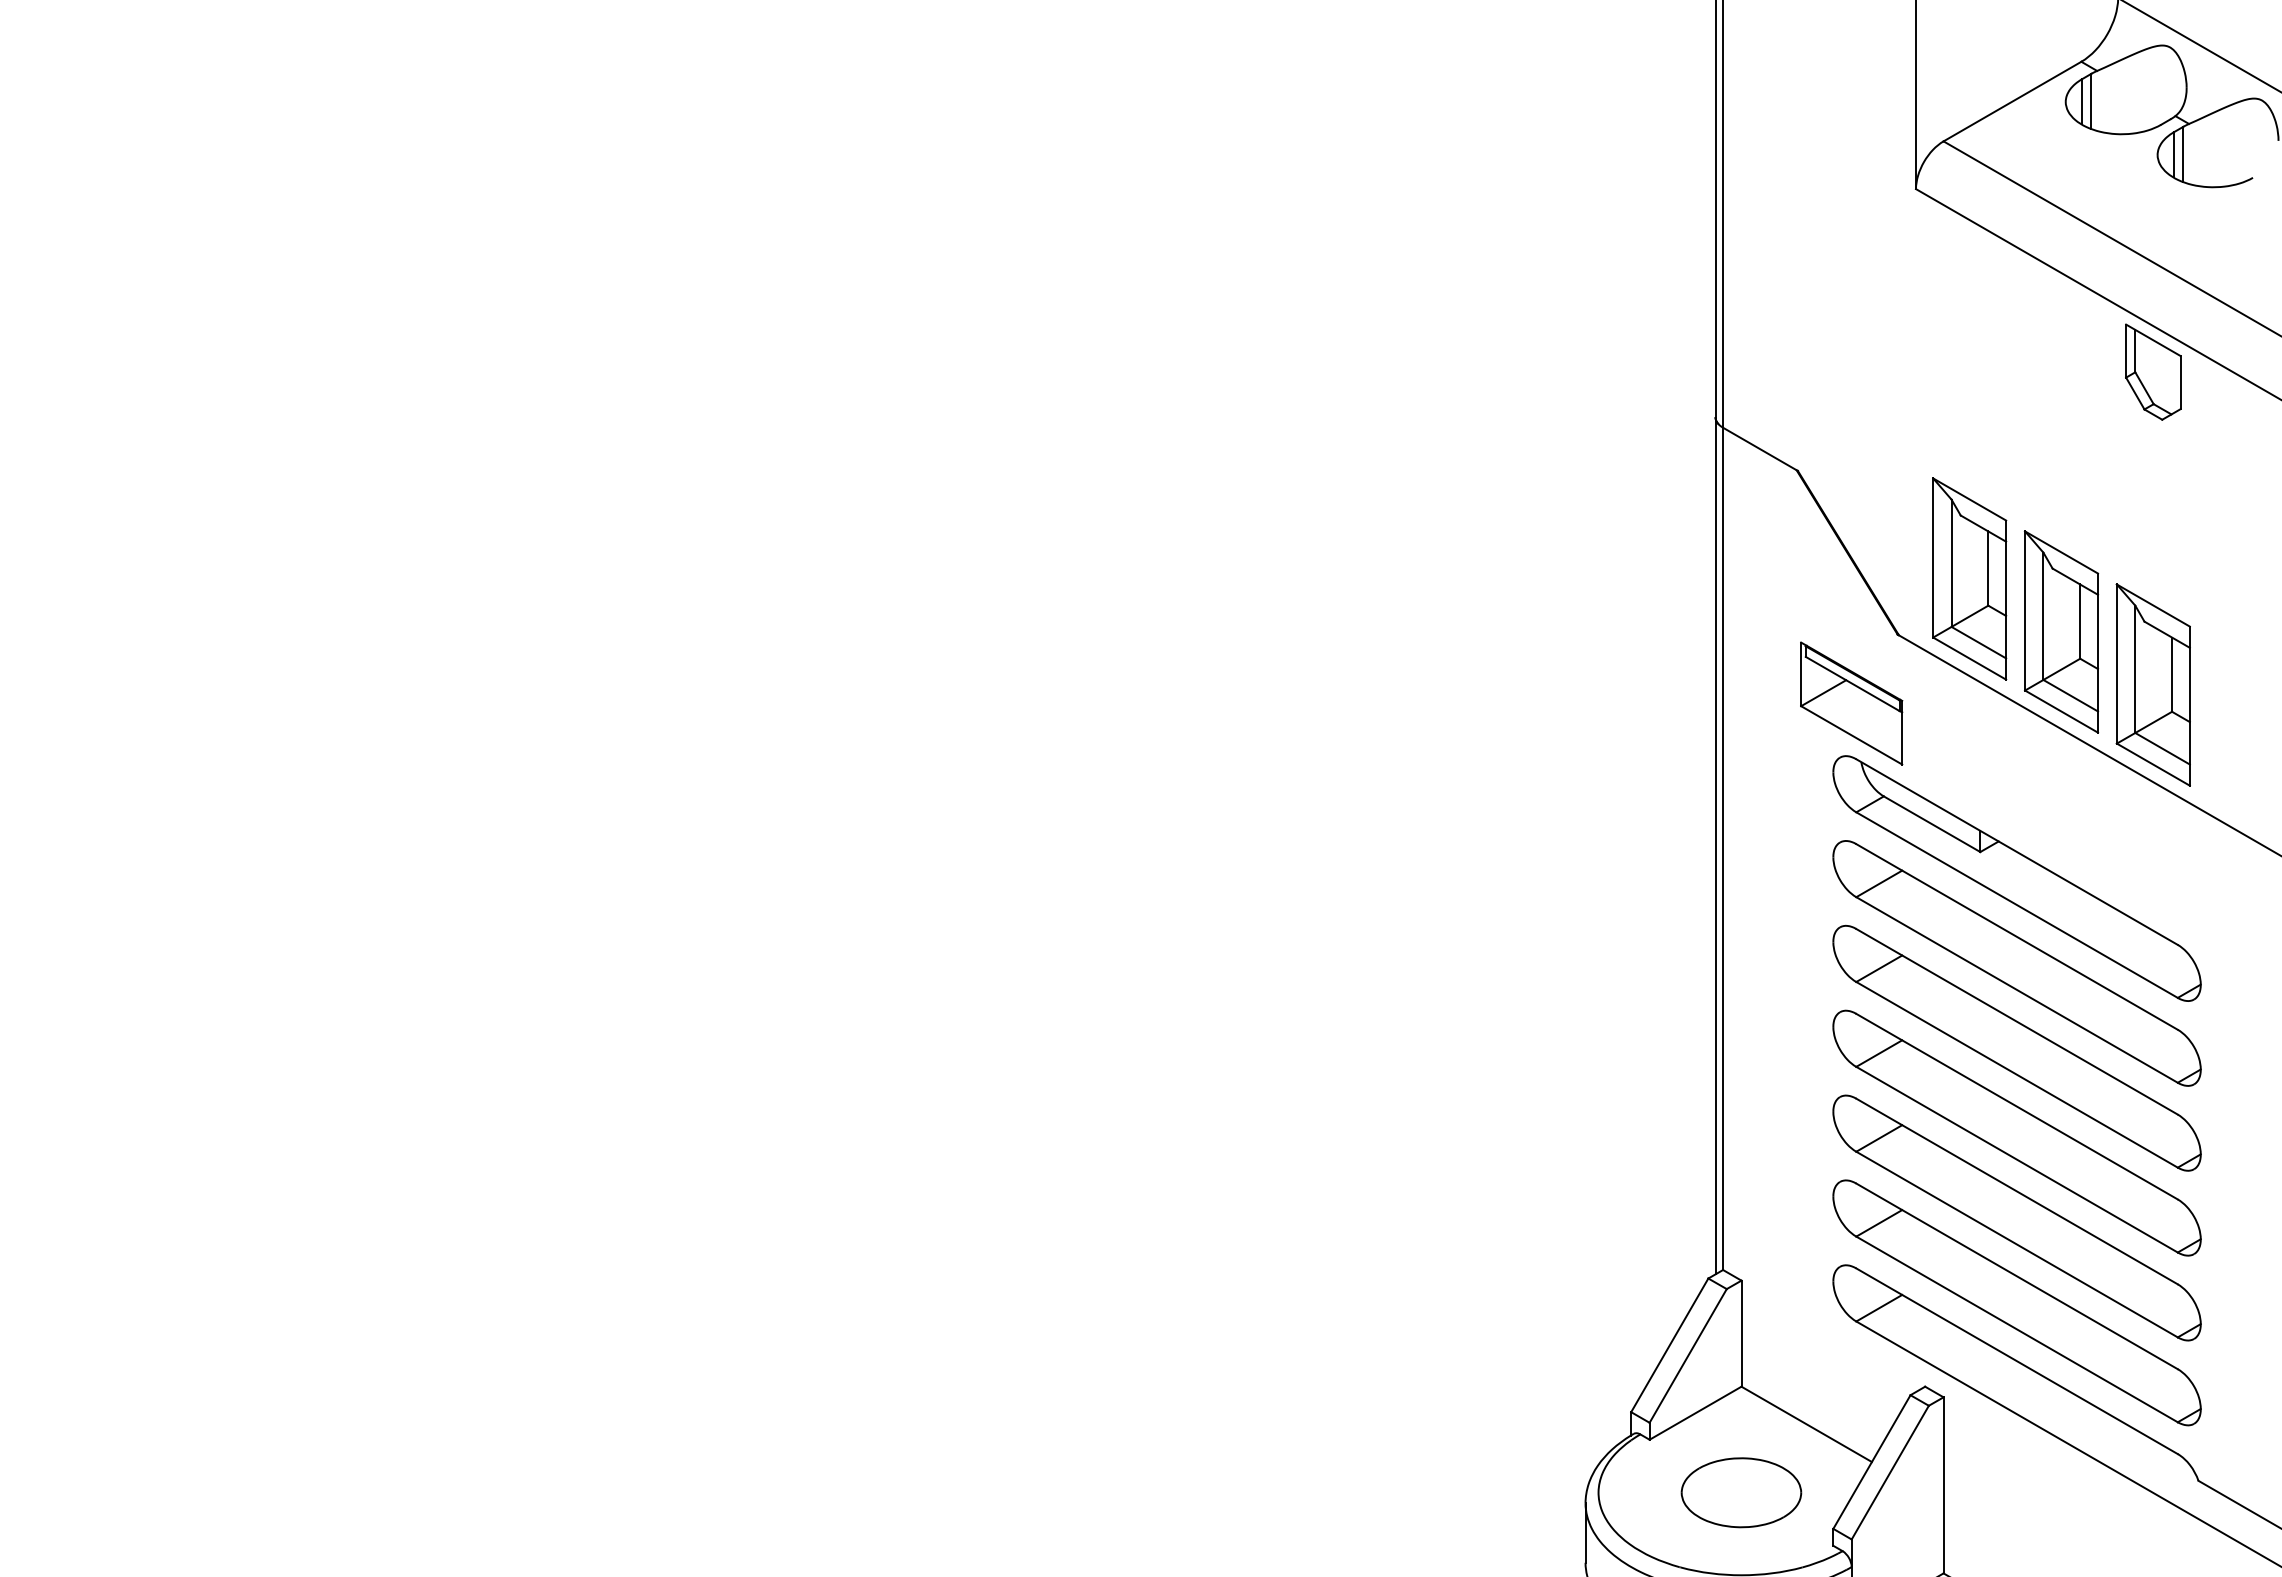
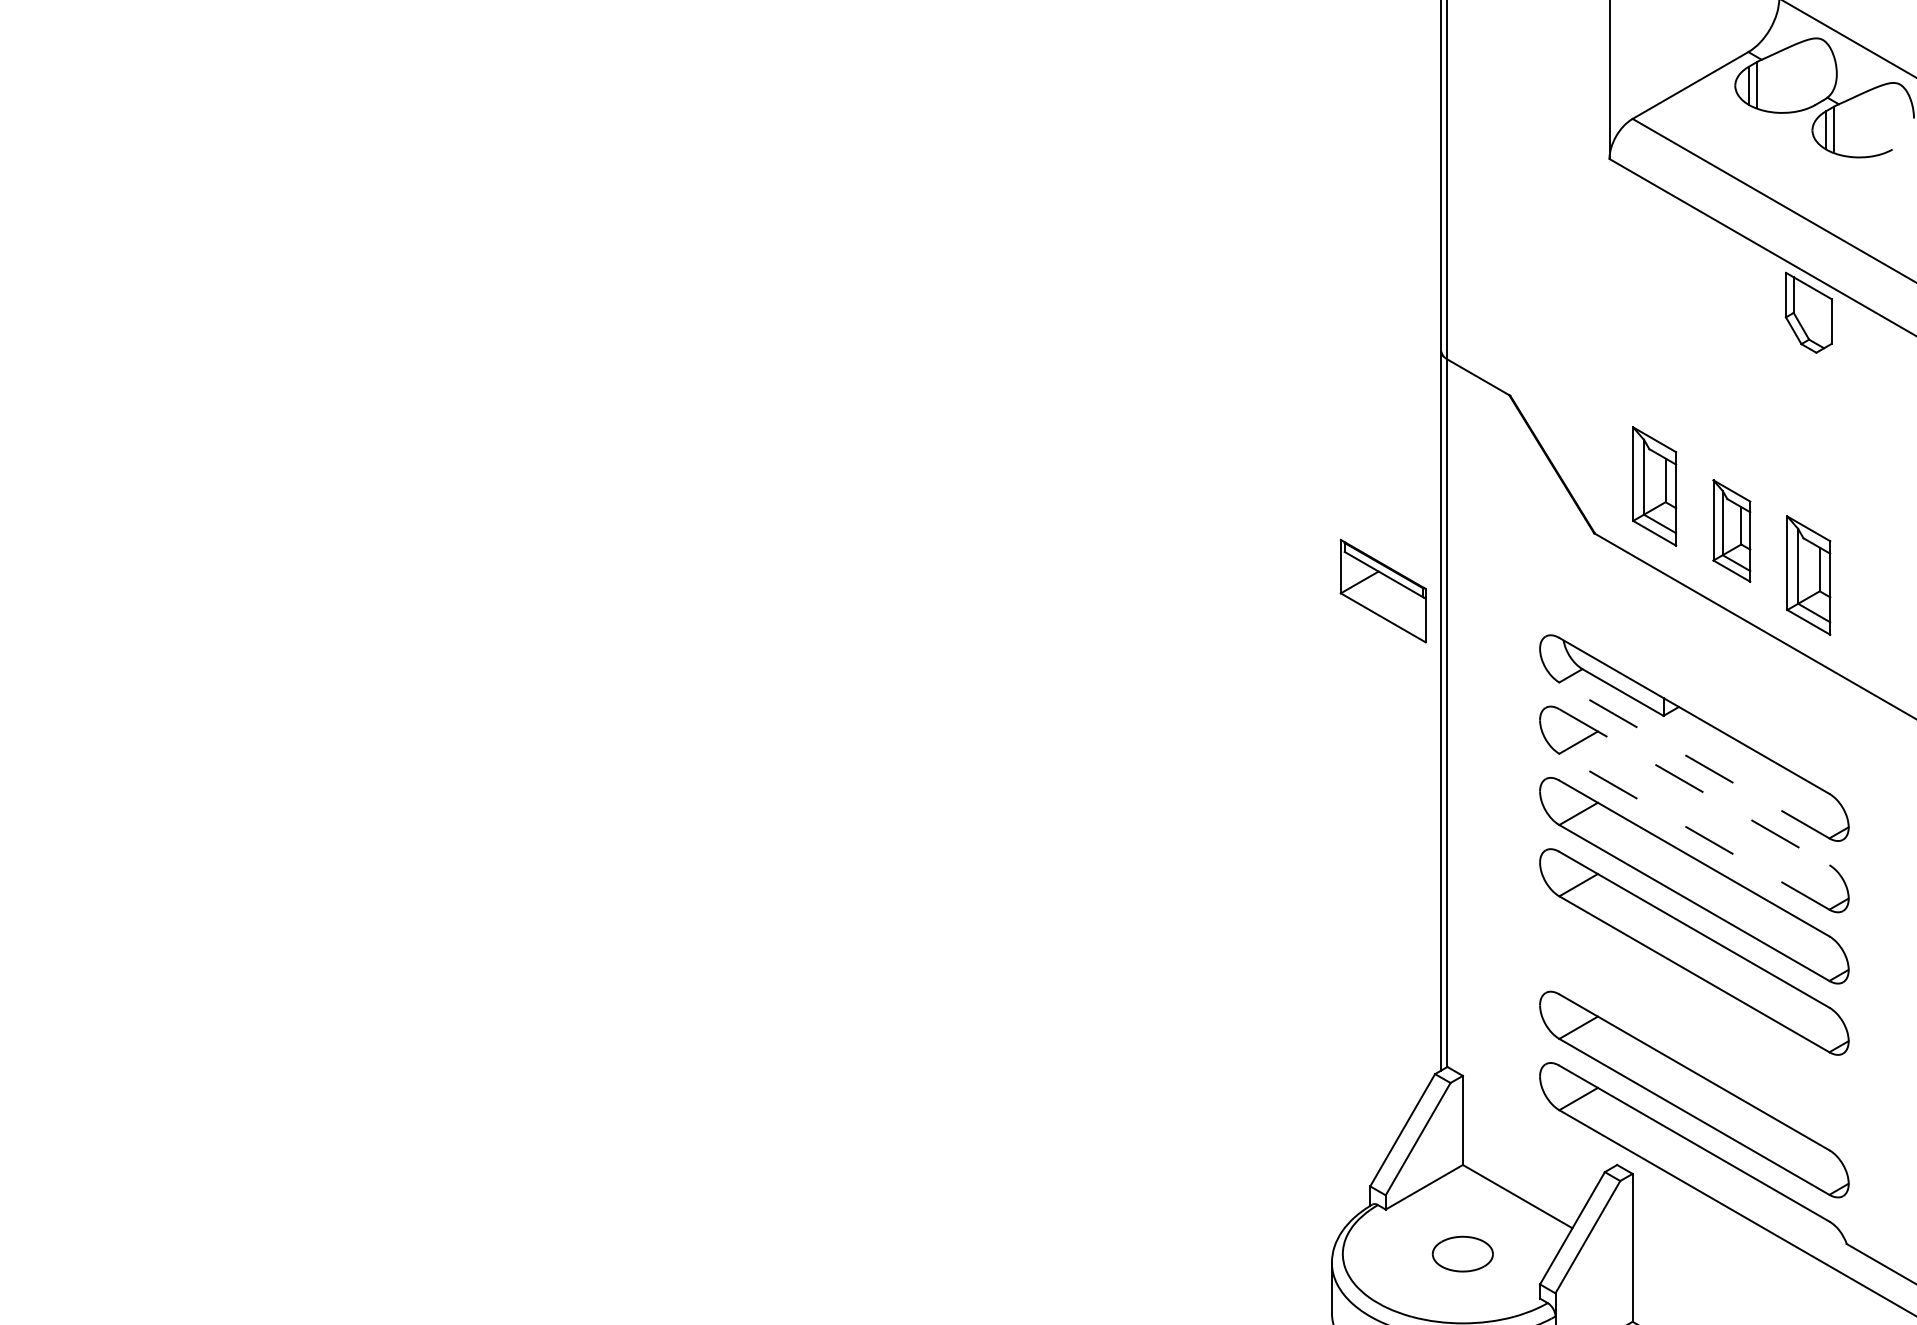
part: (1969, 578) -> (1654, 486), size x0.7
part: (2061, 631) -> (1731, 530), size x0.6
part: (2152, 684) -> (1808, 575), size x0.7
part: (1851, 703) -> (1383, 591), moved
line: (2017, 905) -> (1694, 760), solid -> dashed
line: (2017, 936) -> (1694, 786), solid -> dashed
line: (2017, 989) -> (1694, 831), solid -> dashed
part: (2016, 1217) -> (1693, 1022), removed
part: (1741, 1492) -> (1462, 1253), size x0.6

